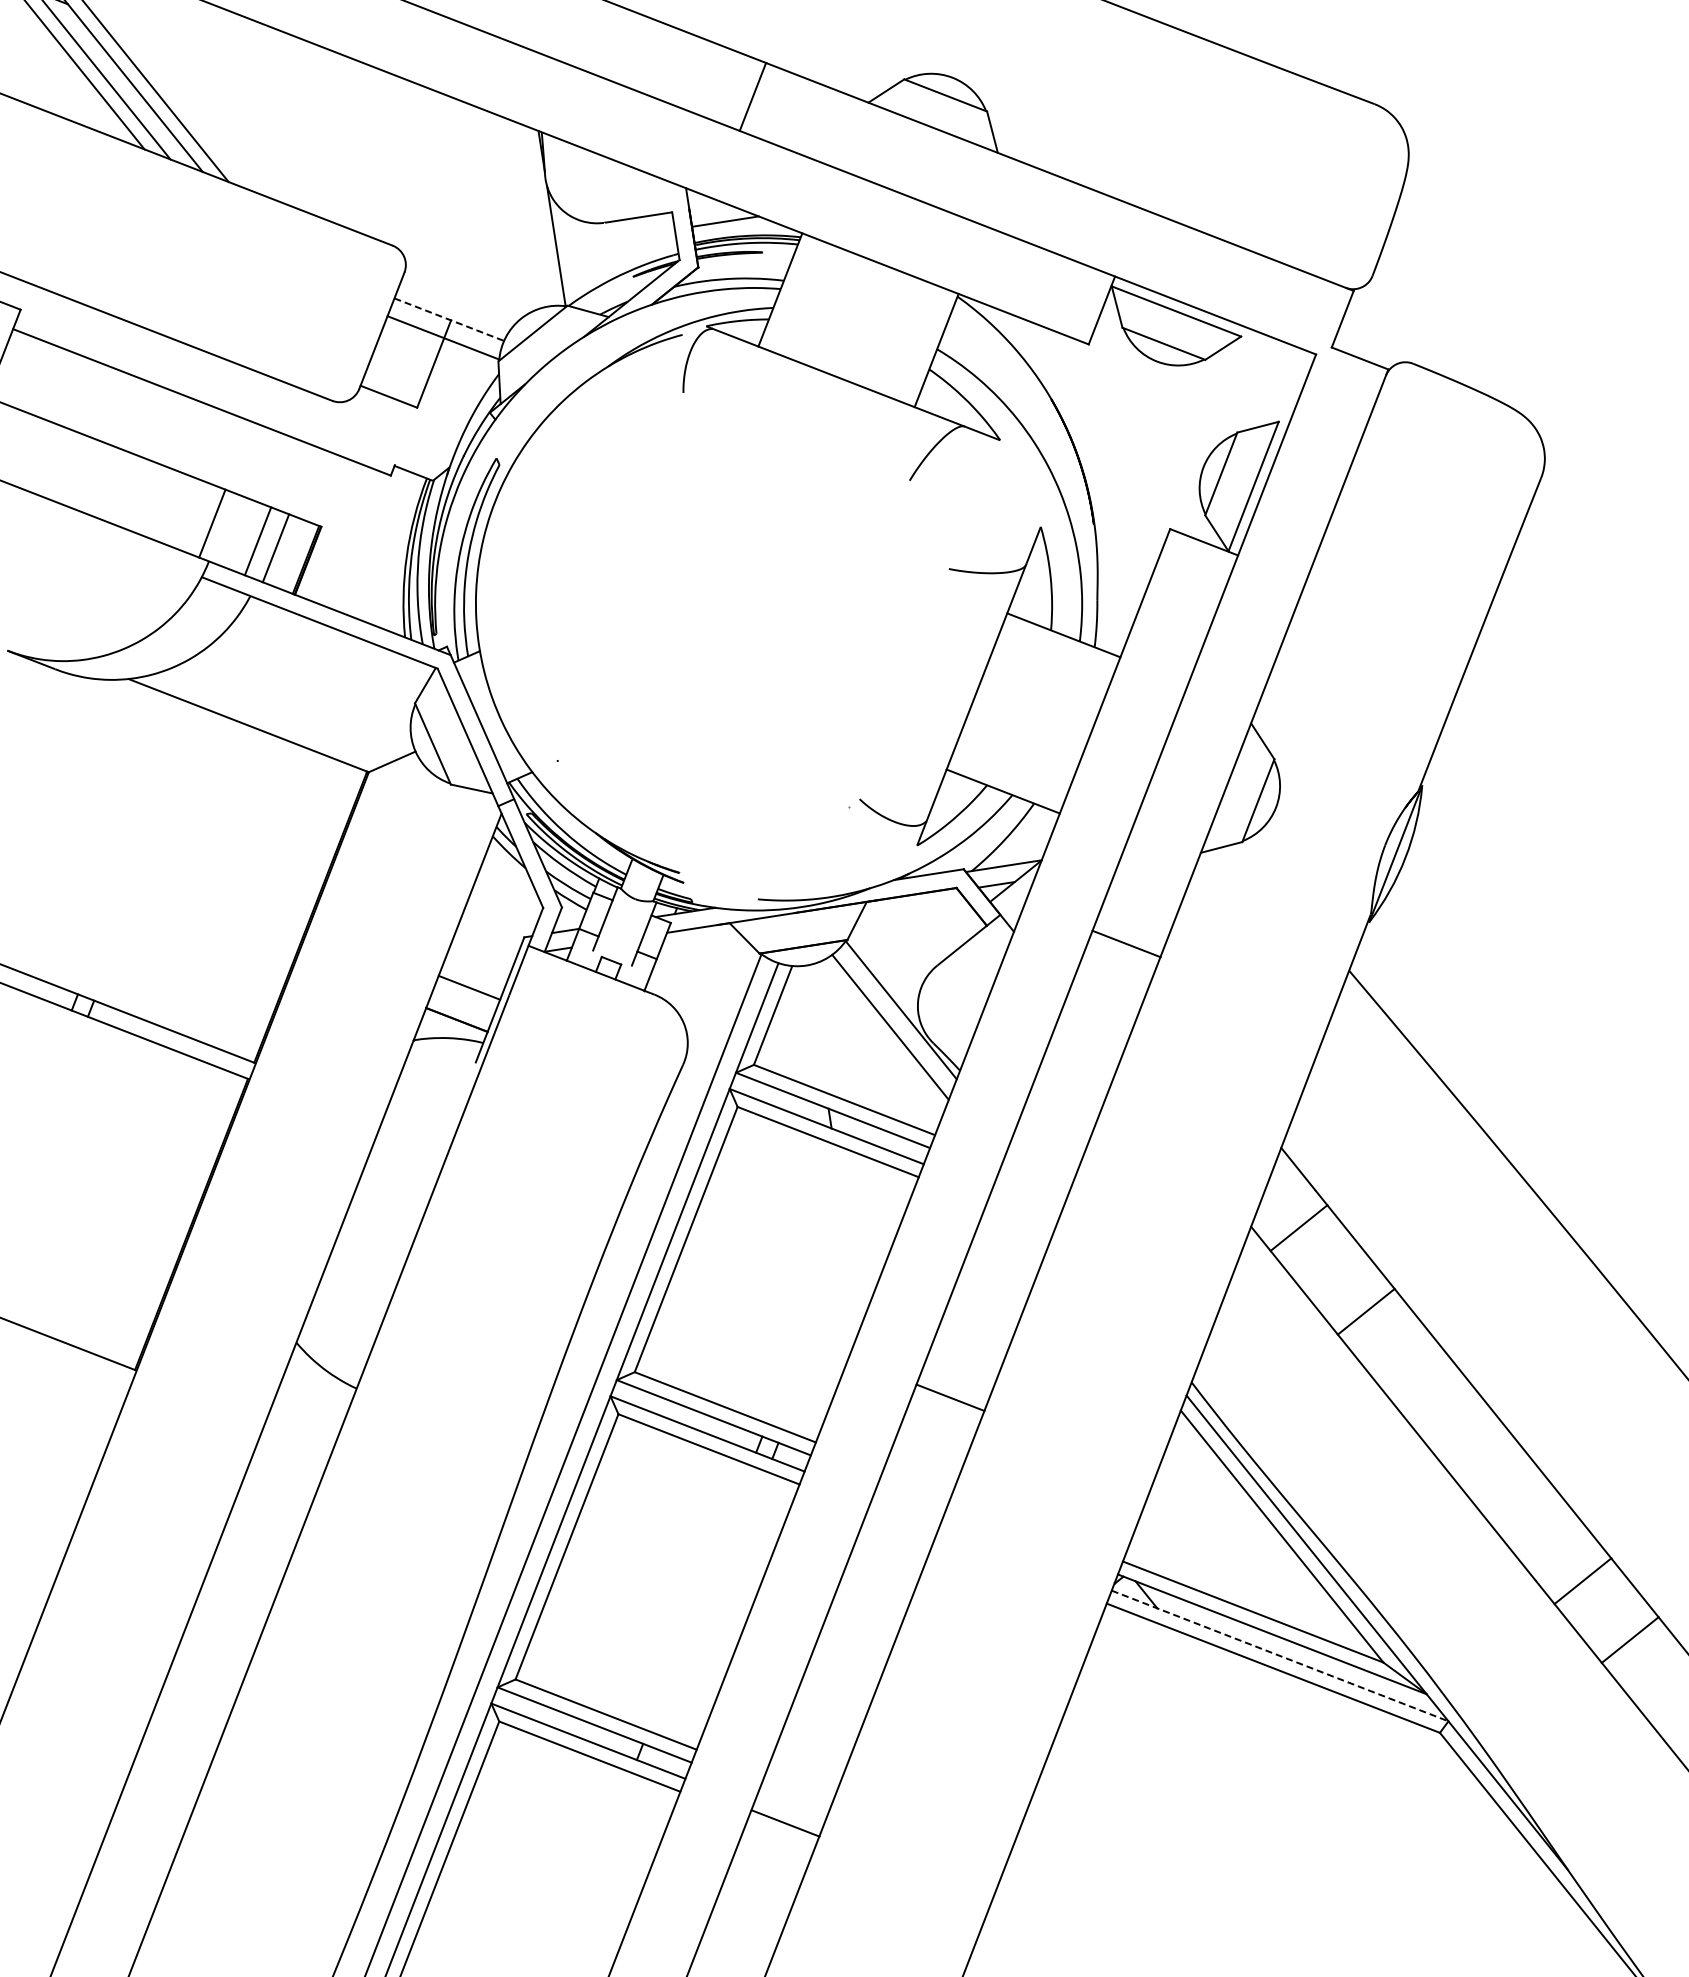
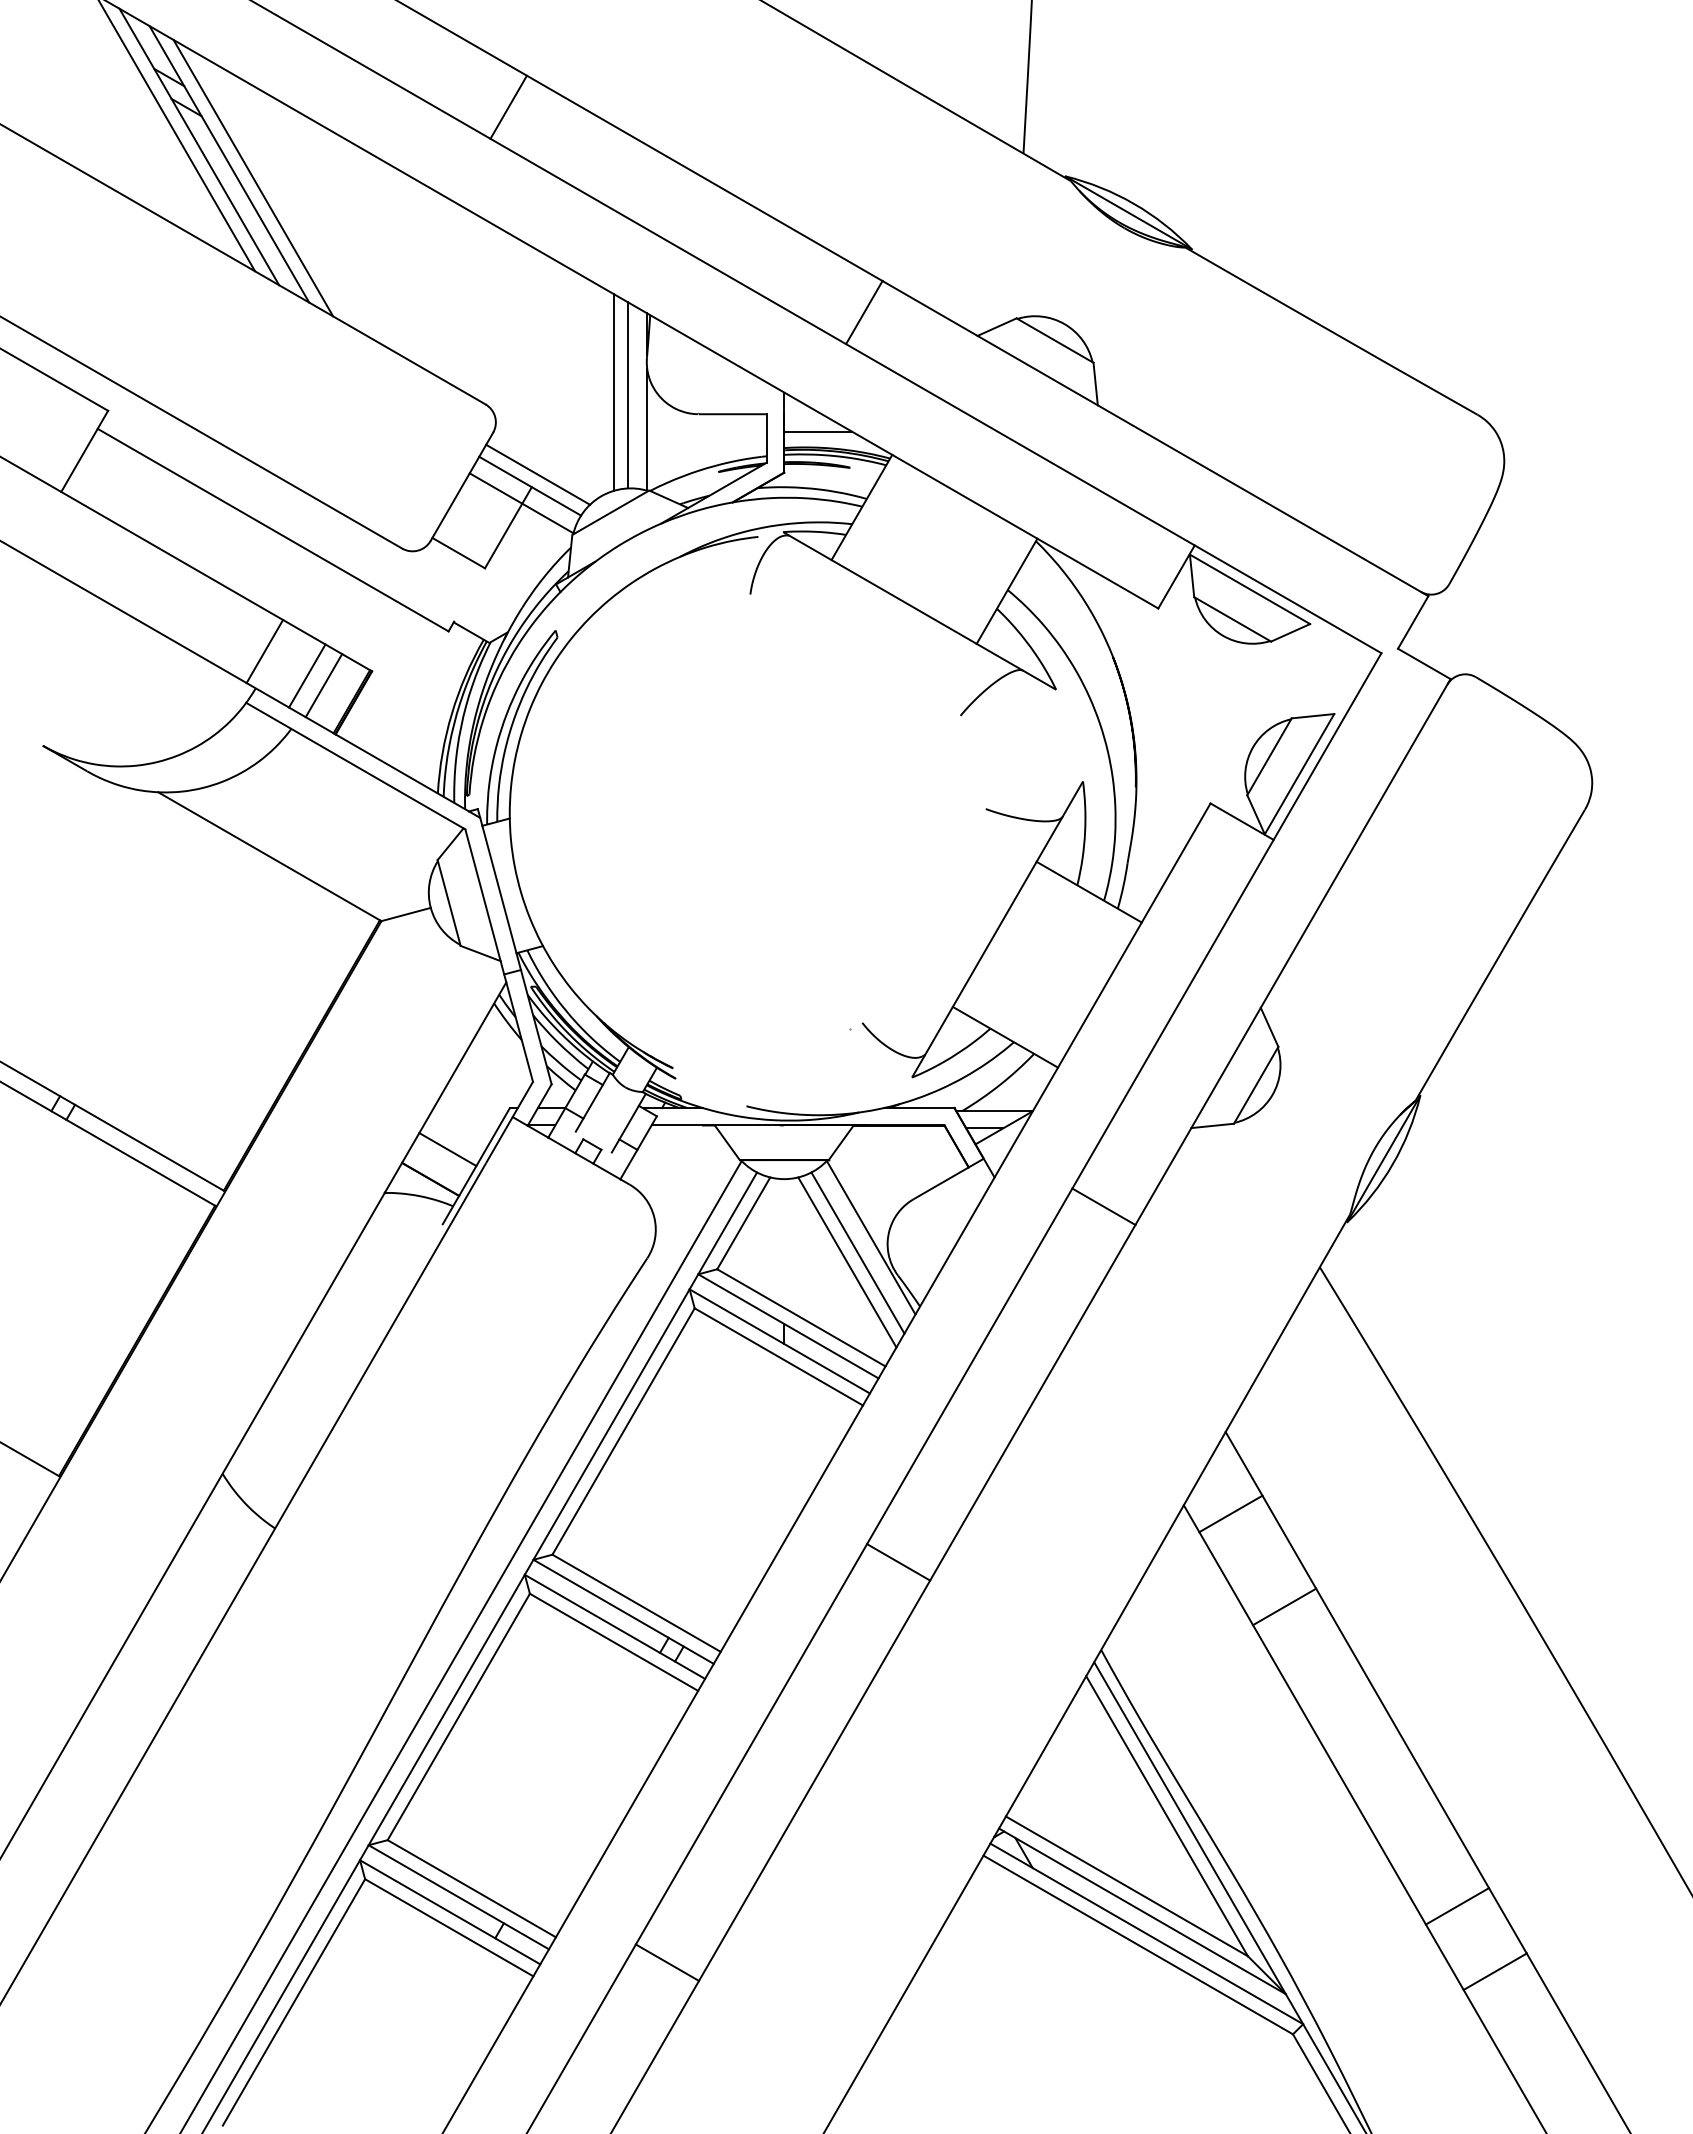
line: (518, 214) -> (614, 392), added
line: (532, 214) -> (628, 395), added
line: (455, 306) -> (538, 474), added
line: (449, 319) -> (530, 486), dashed -> solid
line: (881, 1038) -> (847, 1262), added
line: (950, 1397) -> (898, 1562), moved
line: (1279, 1655) -> (1146, 1933), dashed -> solid
line: (785, 1823) -> (667, 1962), moved

